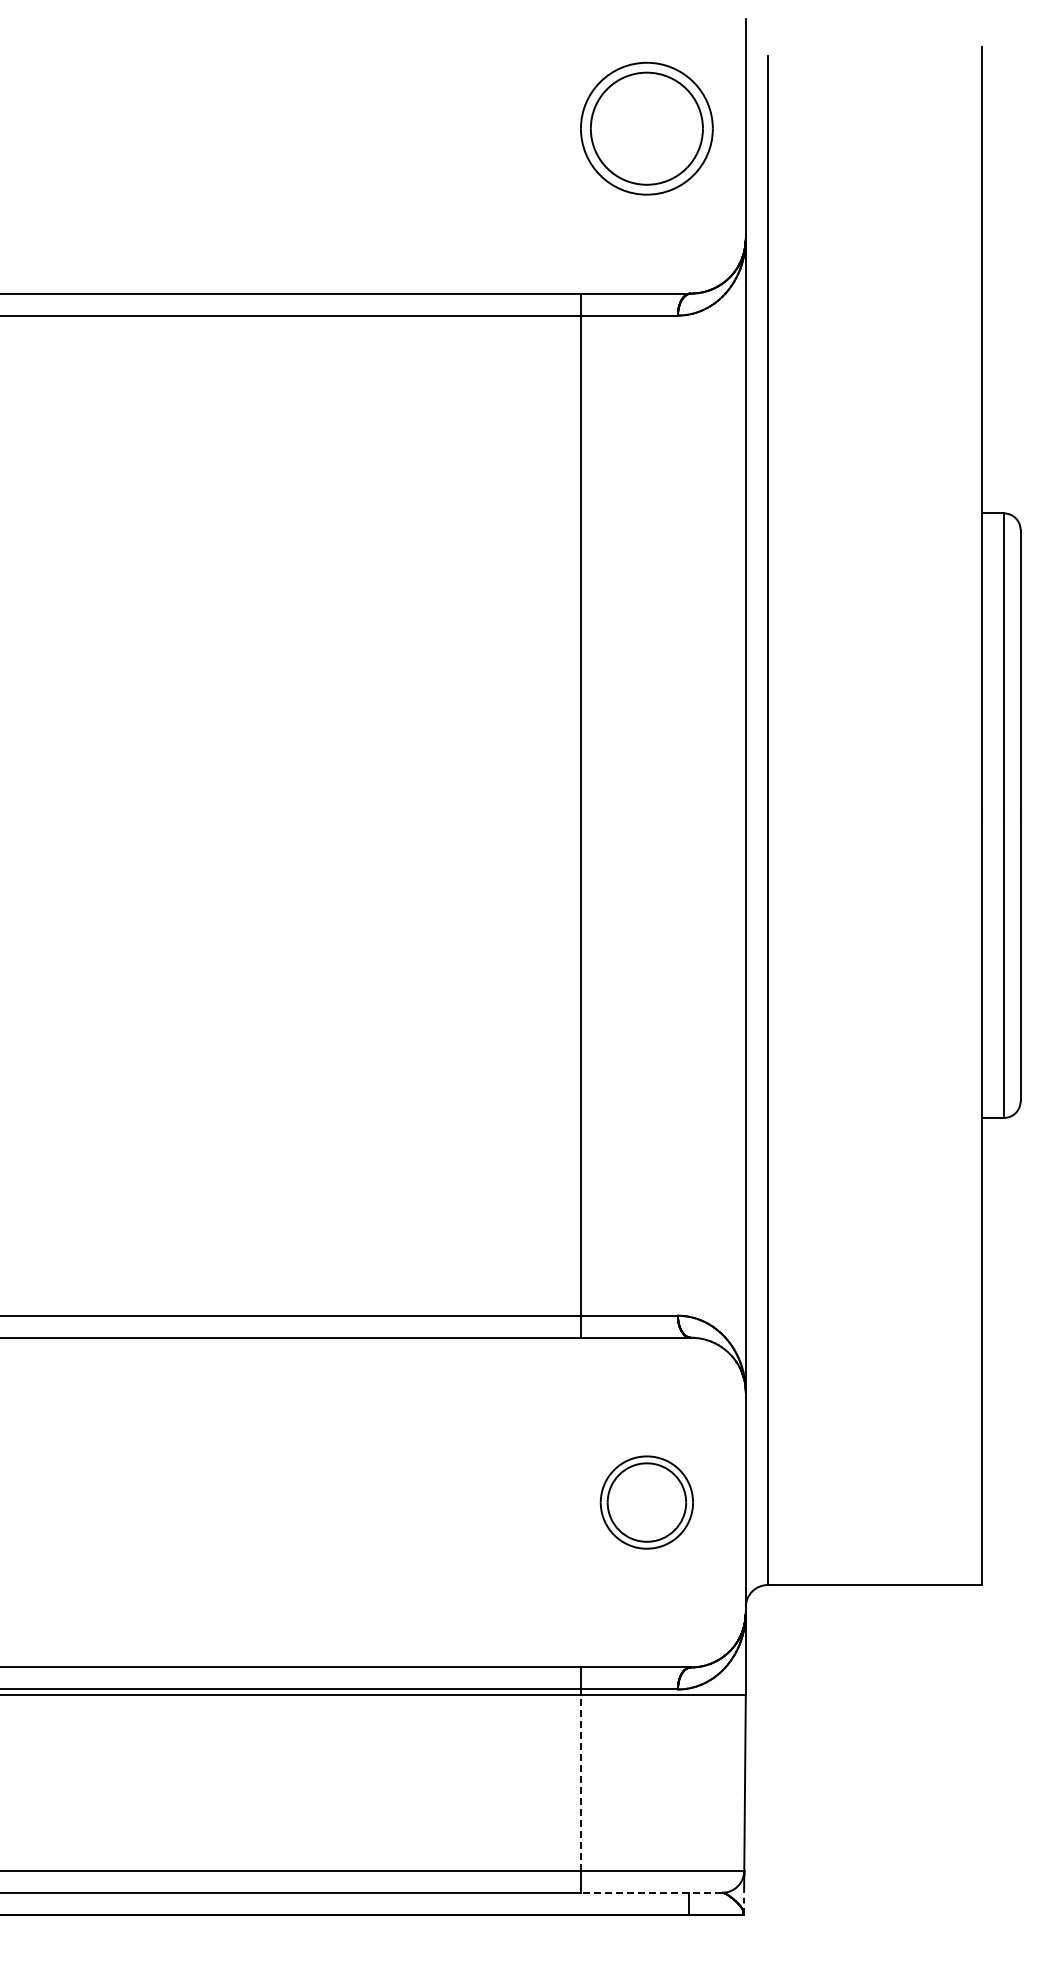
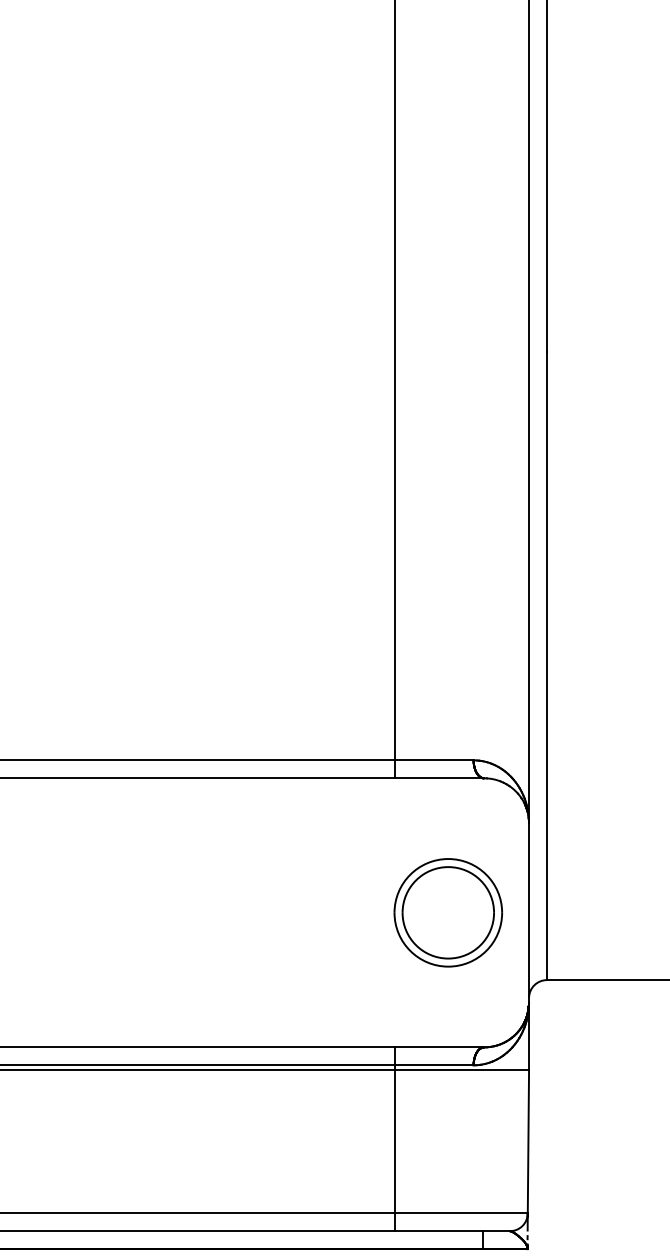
part: (646, 1502) -> (448, 912), size x1.43
line: (580, 1782) -> (394, 1141), dashed -> solid
line: (651, 1892) -> (452, 1230), dashed -> solid

